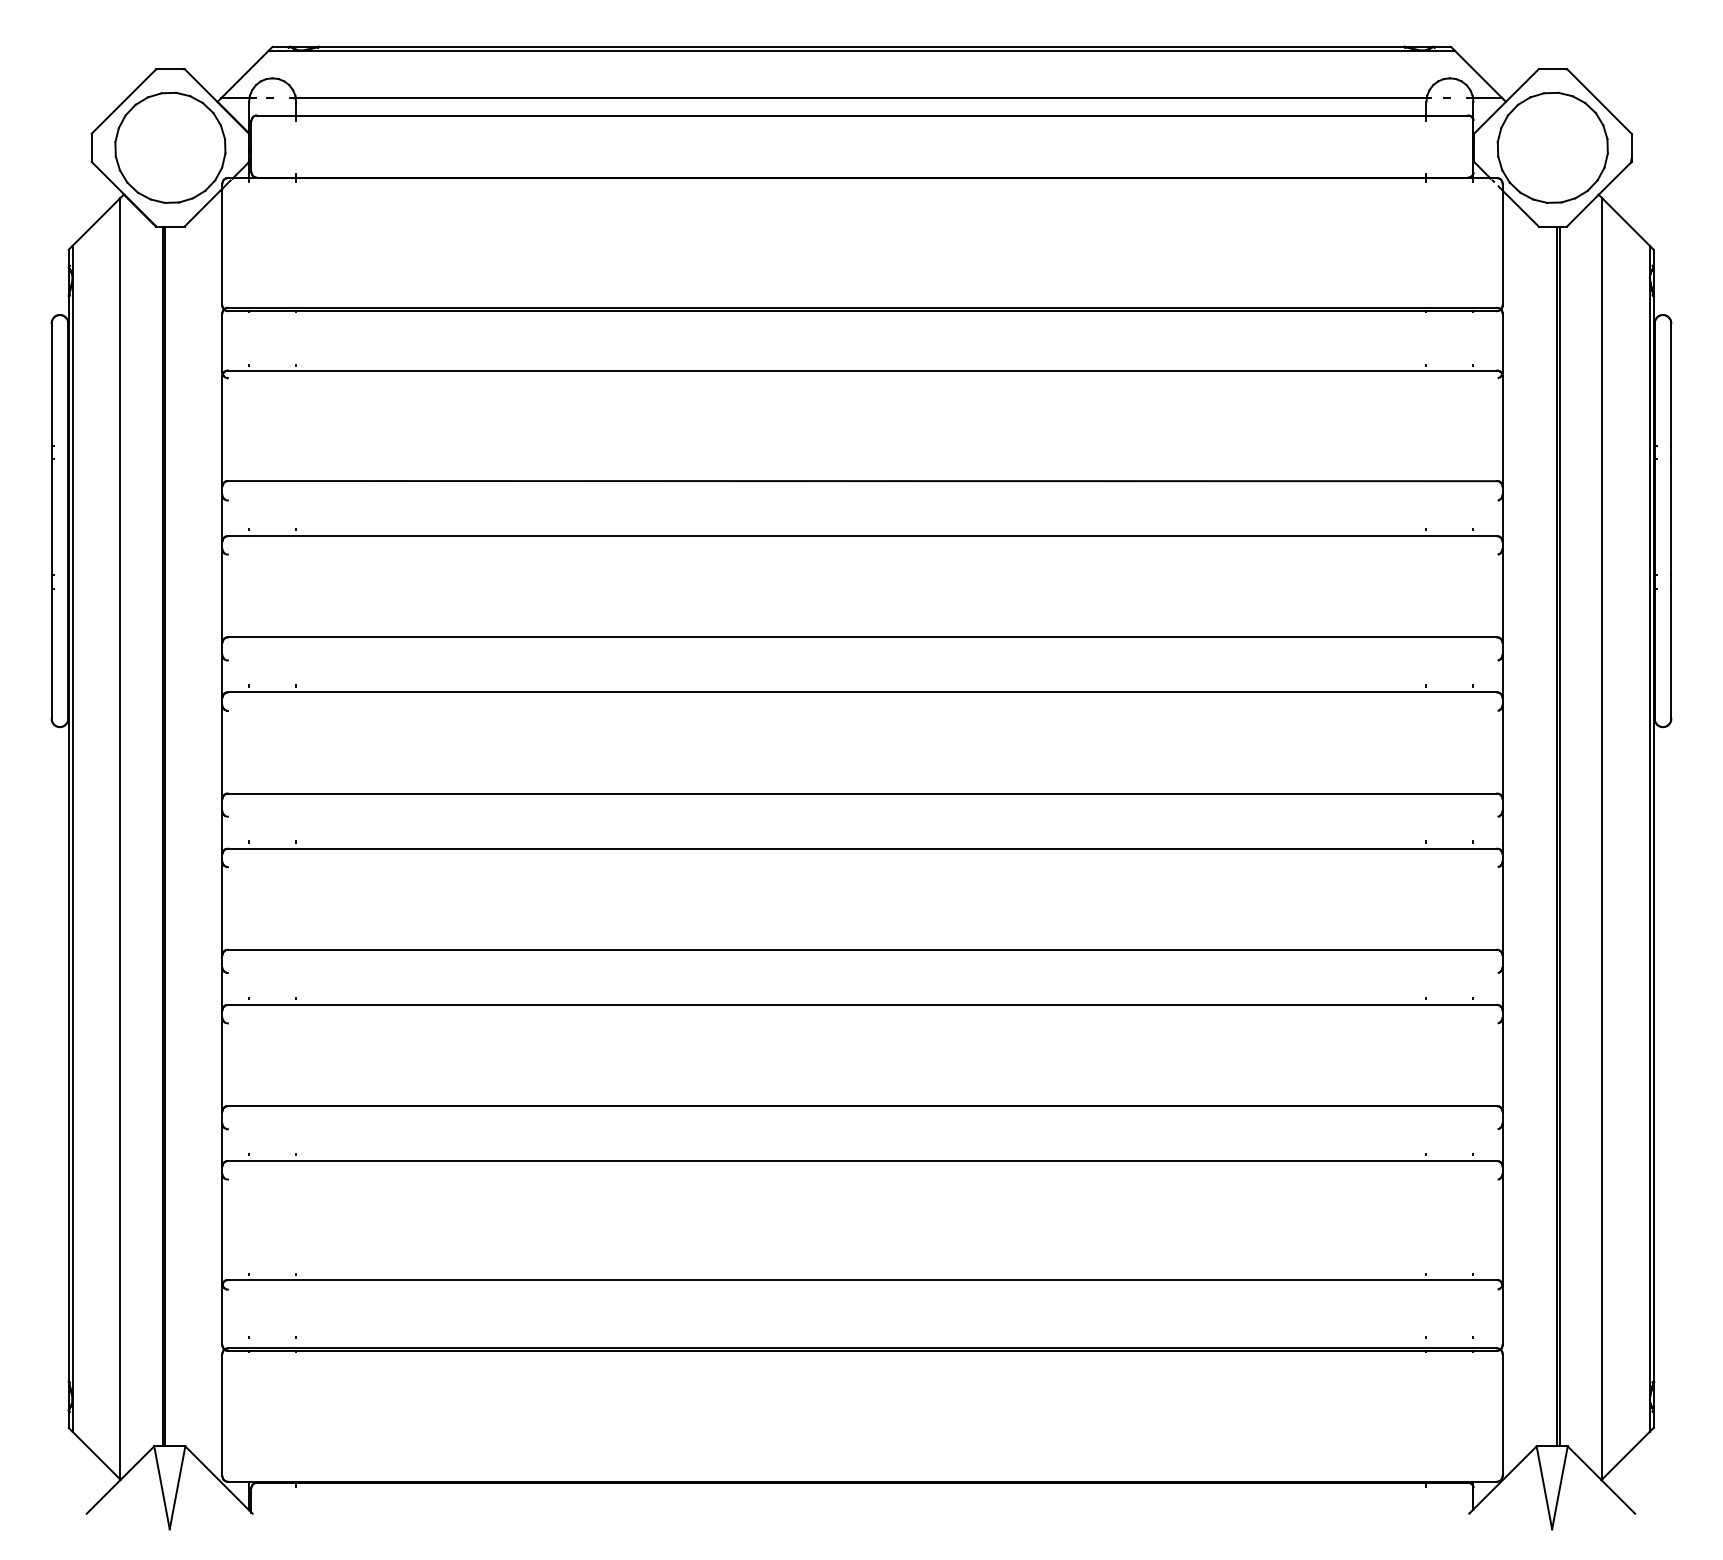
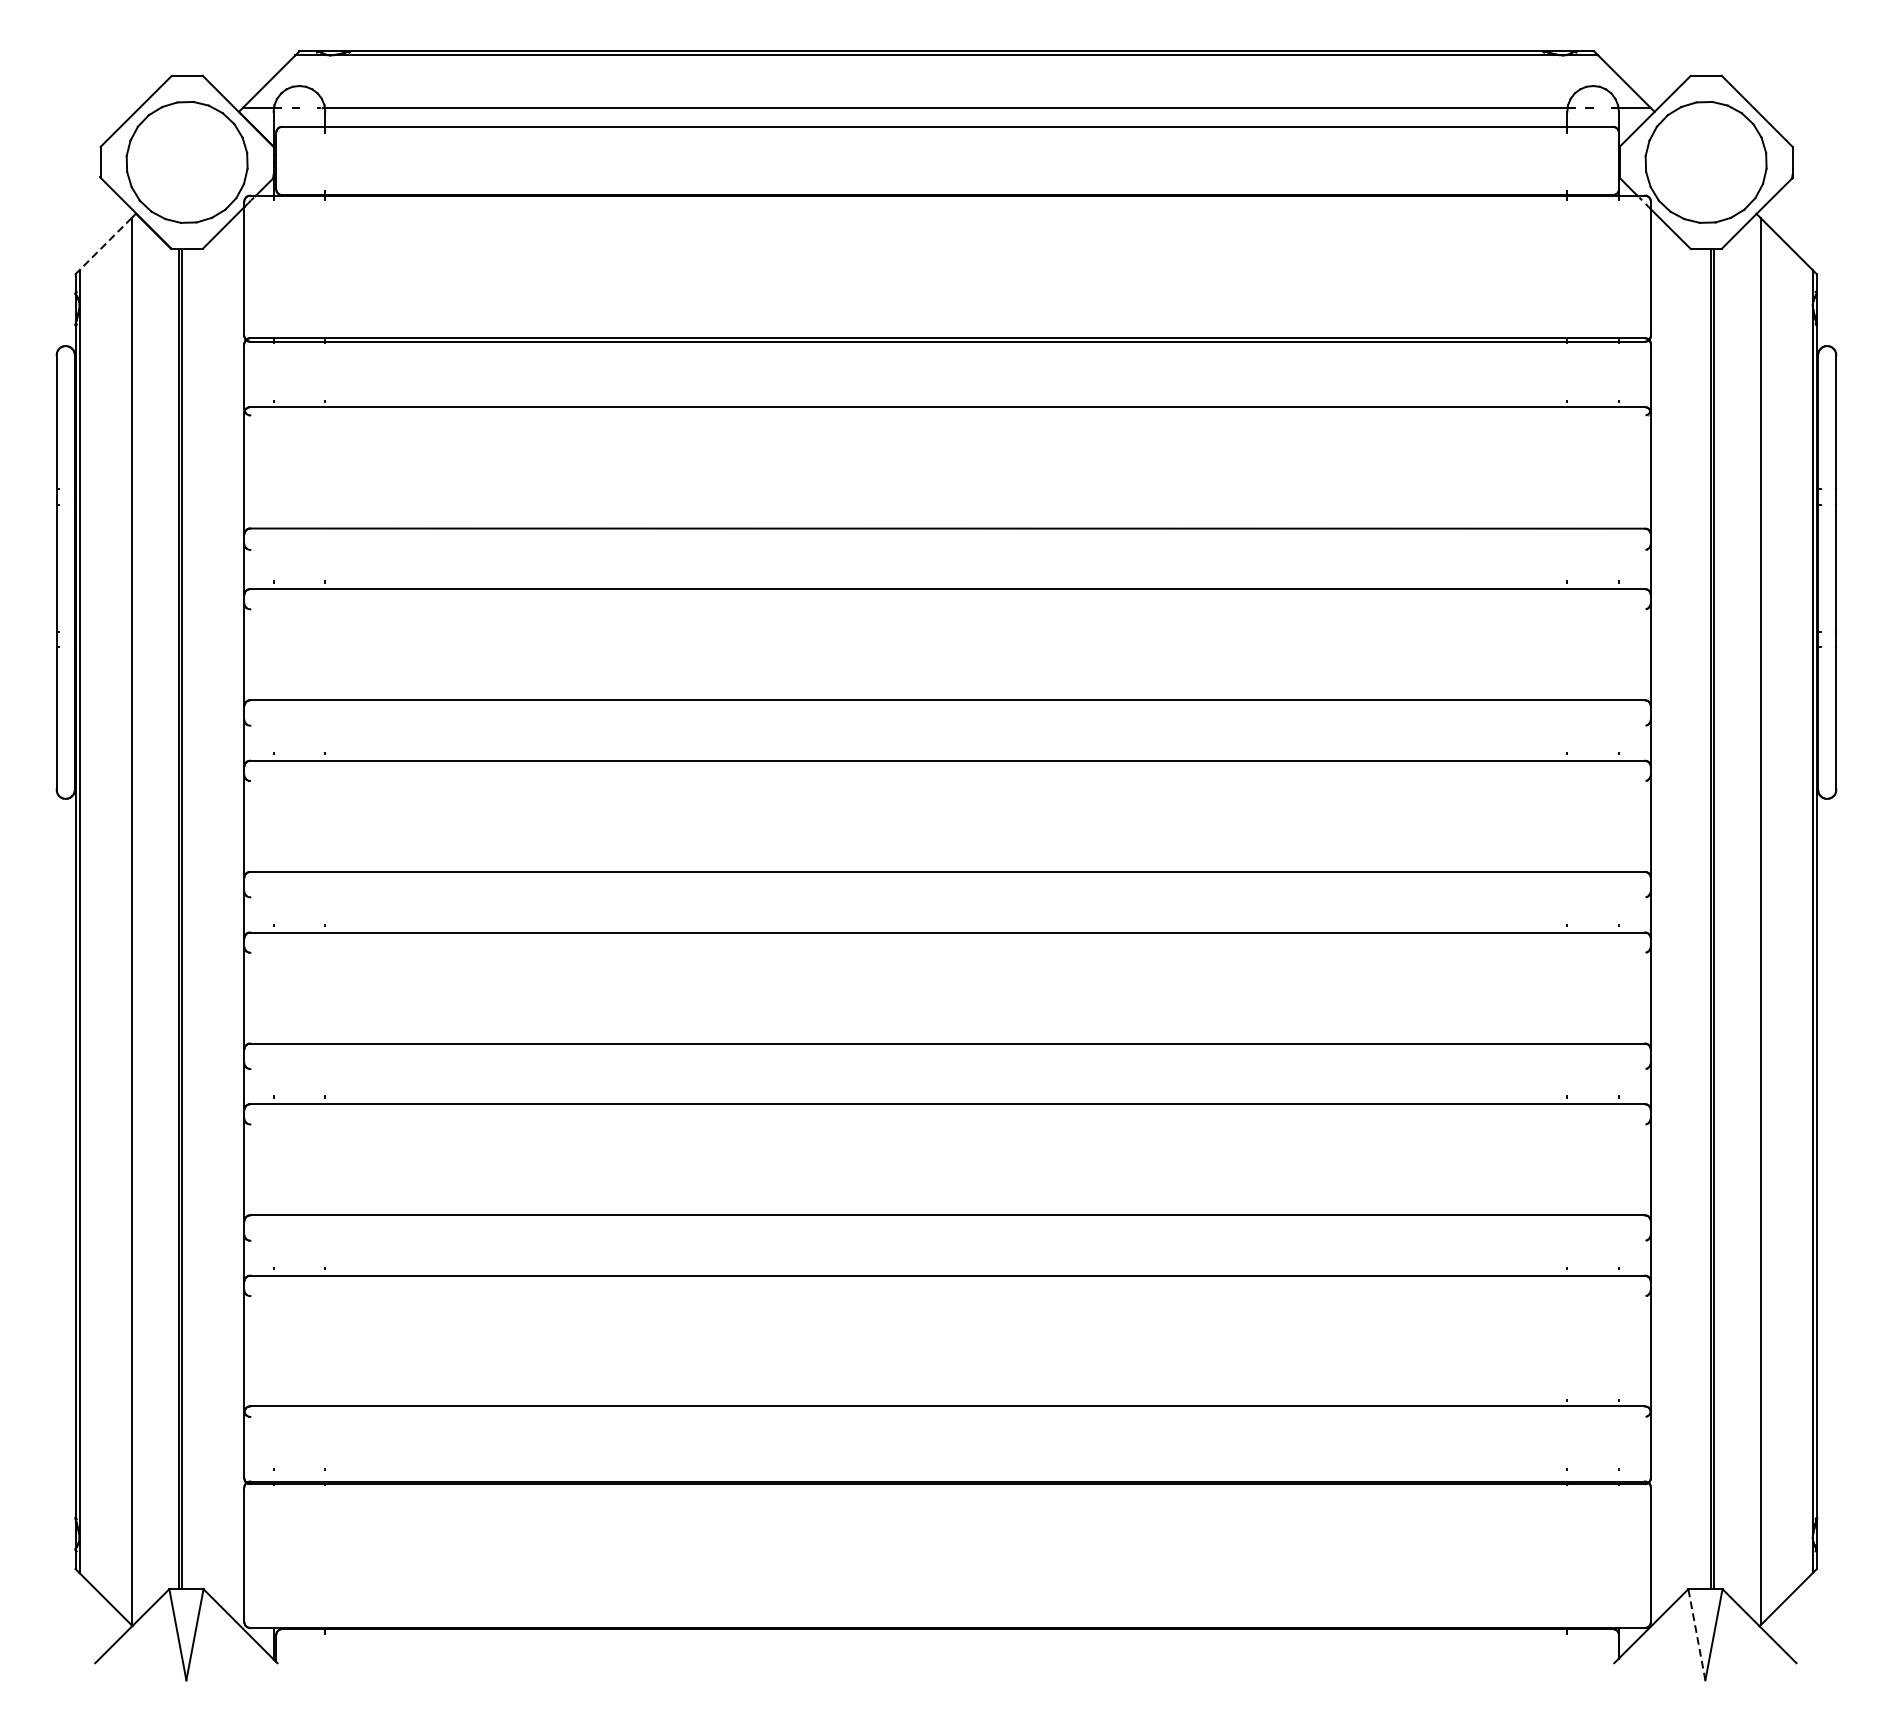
line: (96, 222) -> (105, 244), solid -> dashed
line: (1544, 1487) -> (1696, 1634), solid -> dashed

